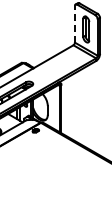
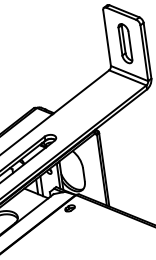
line: (74, 23) -> (106, 36), dashed -> solid

